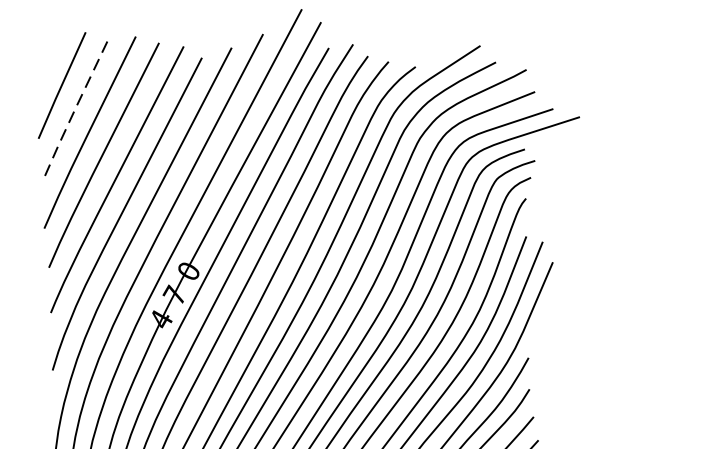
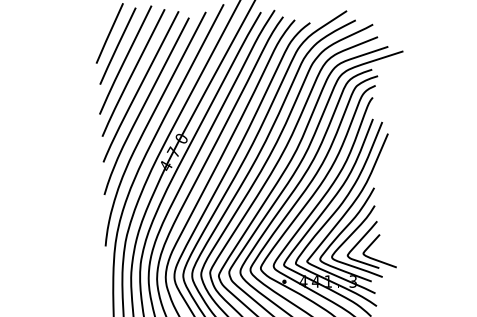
line: (75, 106) -> (117, 45), dashed -> solid

